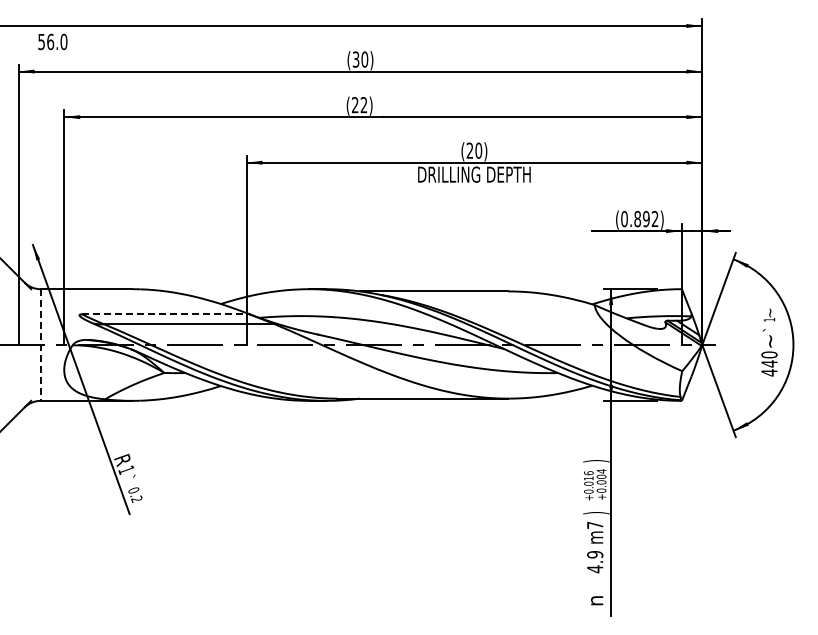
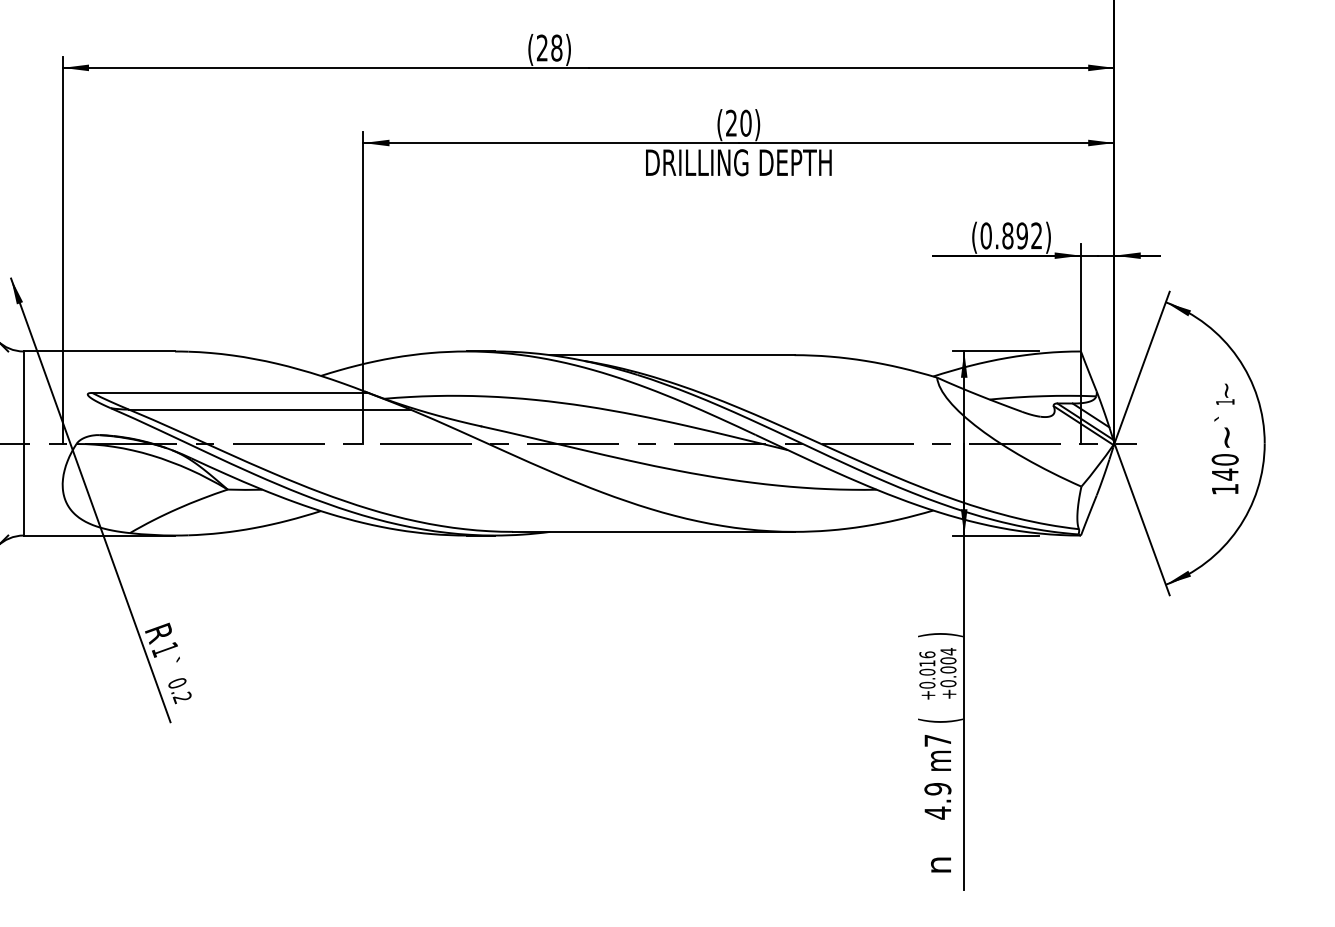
text: (363, 105) -> (555, 48), (22) -> (28)
line: (165, 314) -> (229, 393), dashed -> solid
line: (40, 345) -> (23, 444), dashed -> solid
text: (769, 372) -> (1225, 488), 440 -> 140
text: (596, 513) -> (940, 721), ) -> (

